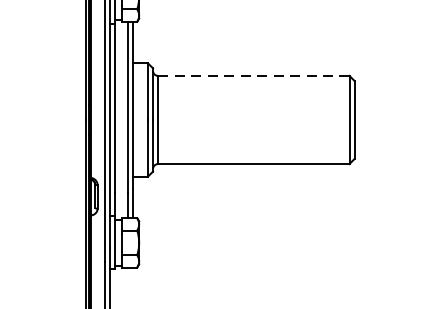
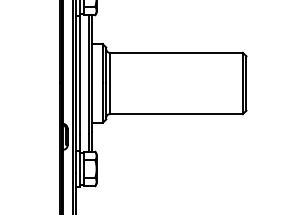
line: (254, 75) -> (176, 52), dashed -> solid

